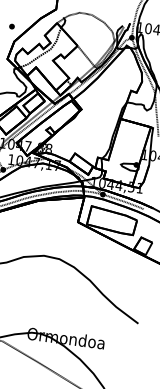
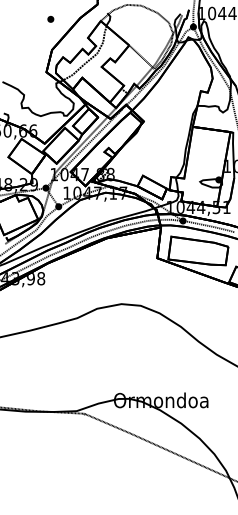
part: (11, 26) -> (50, 19), moved

